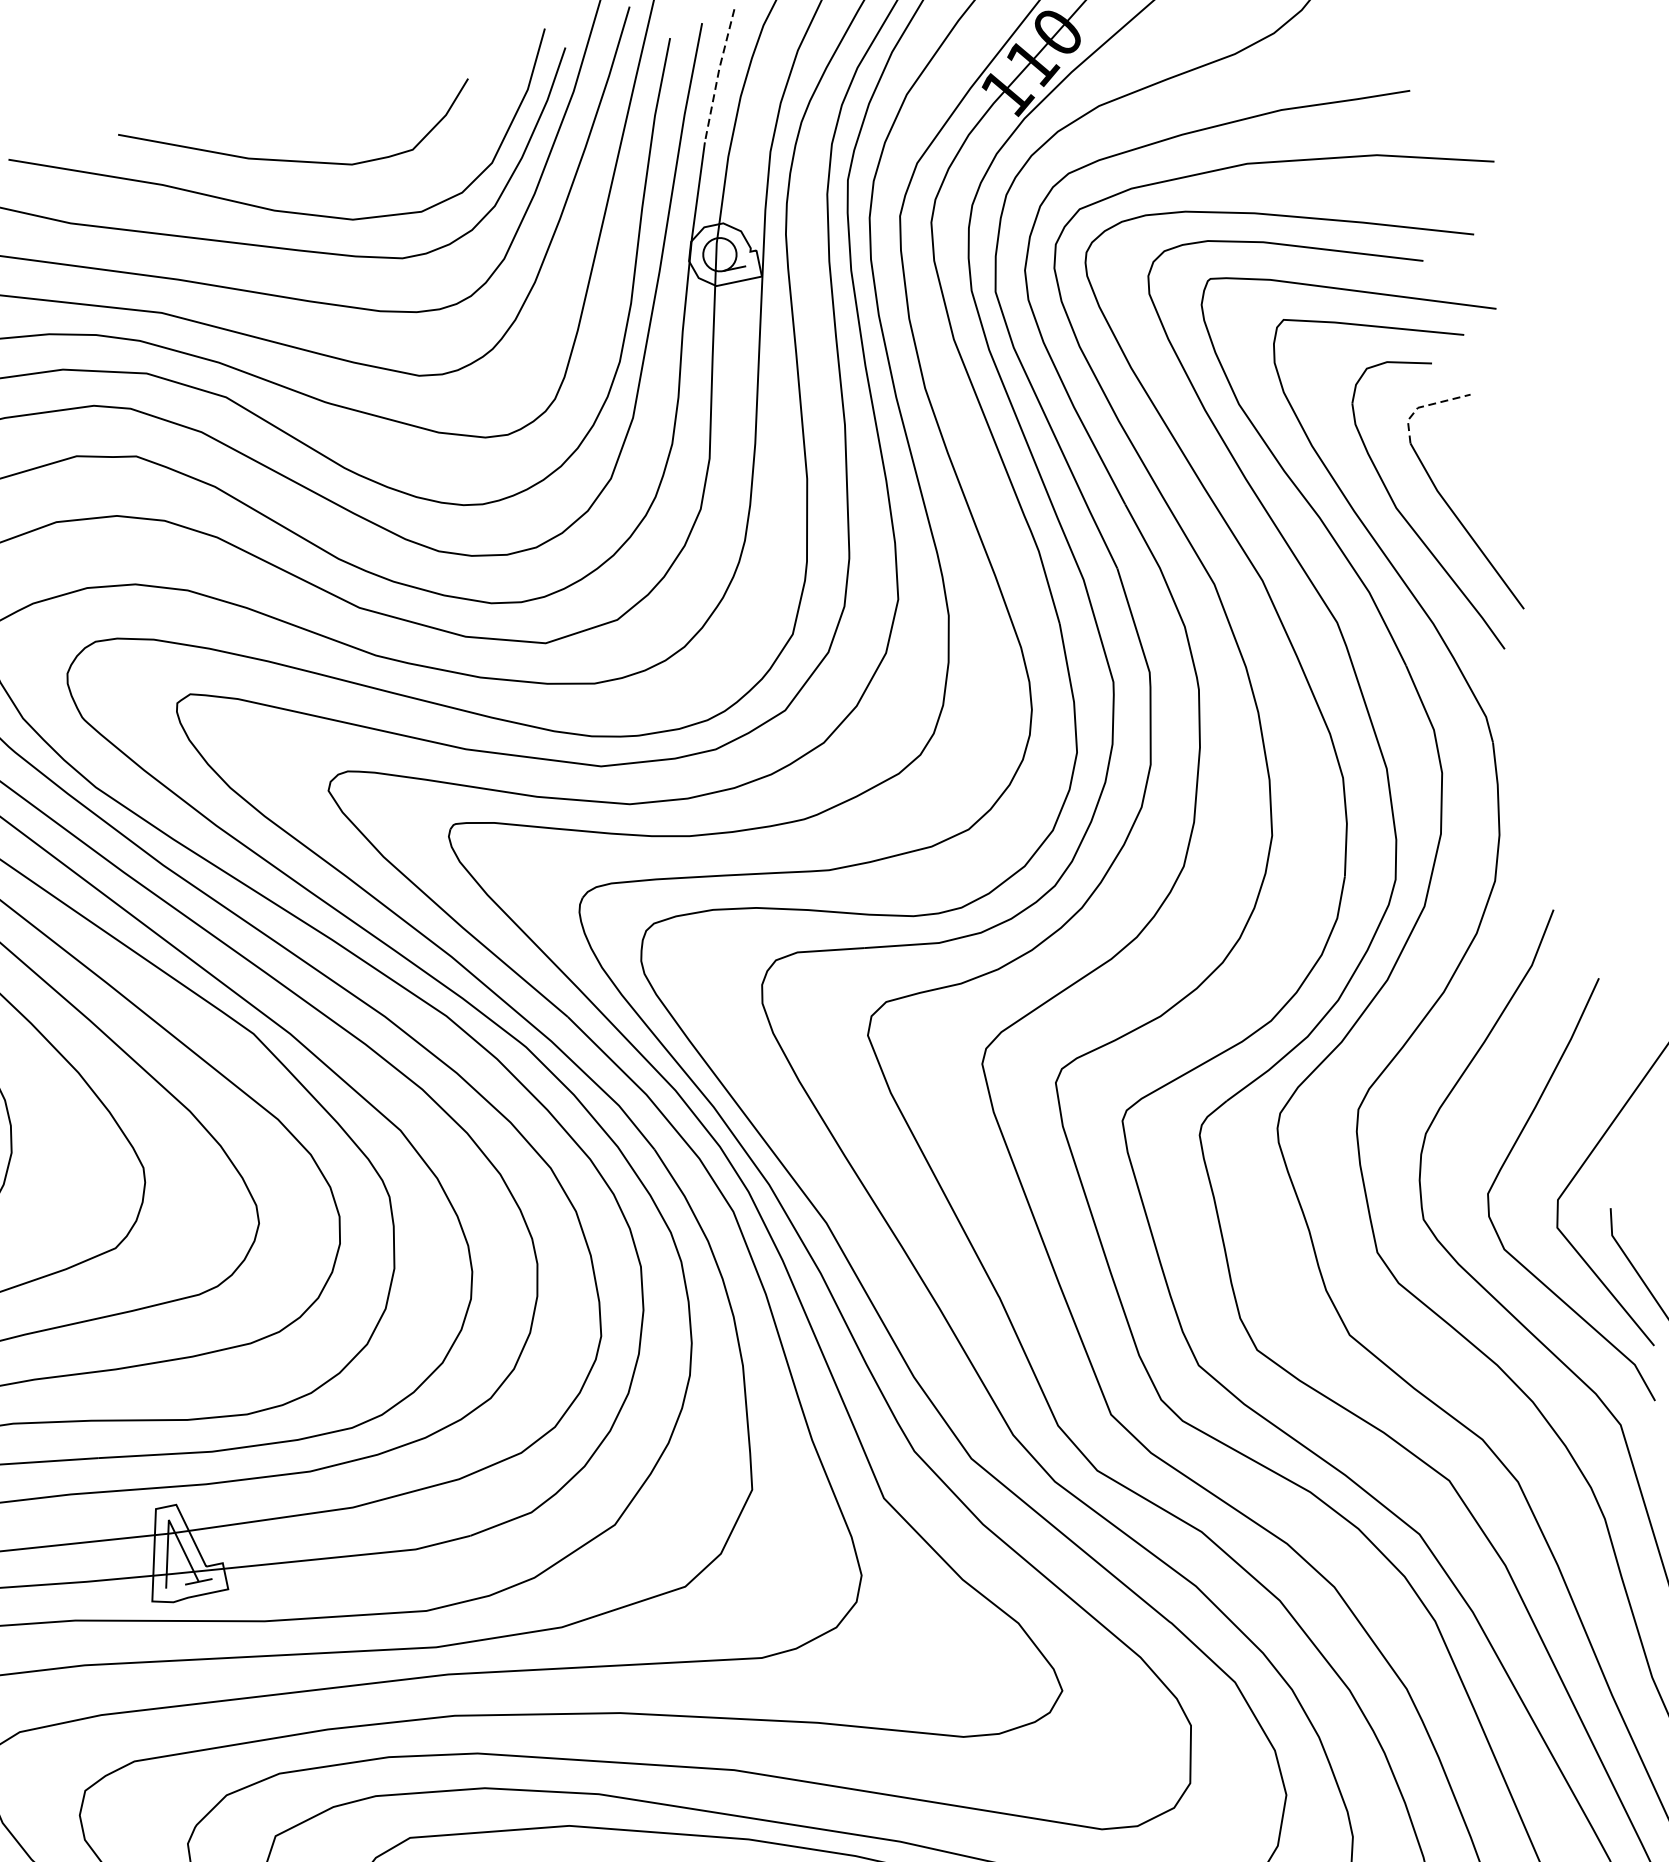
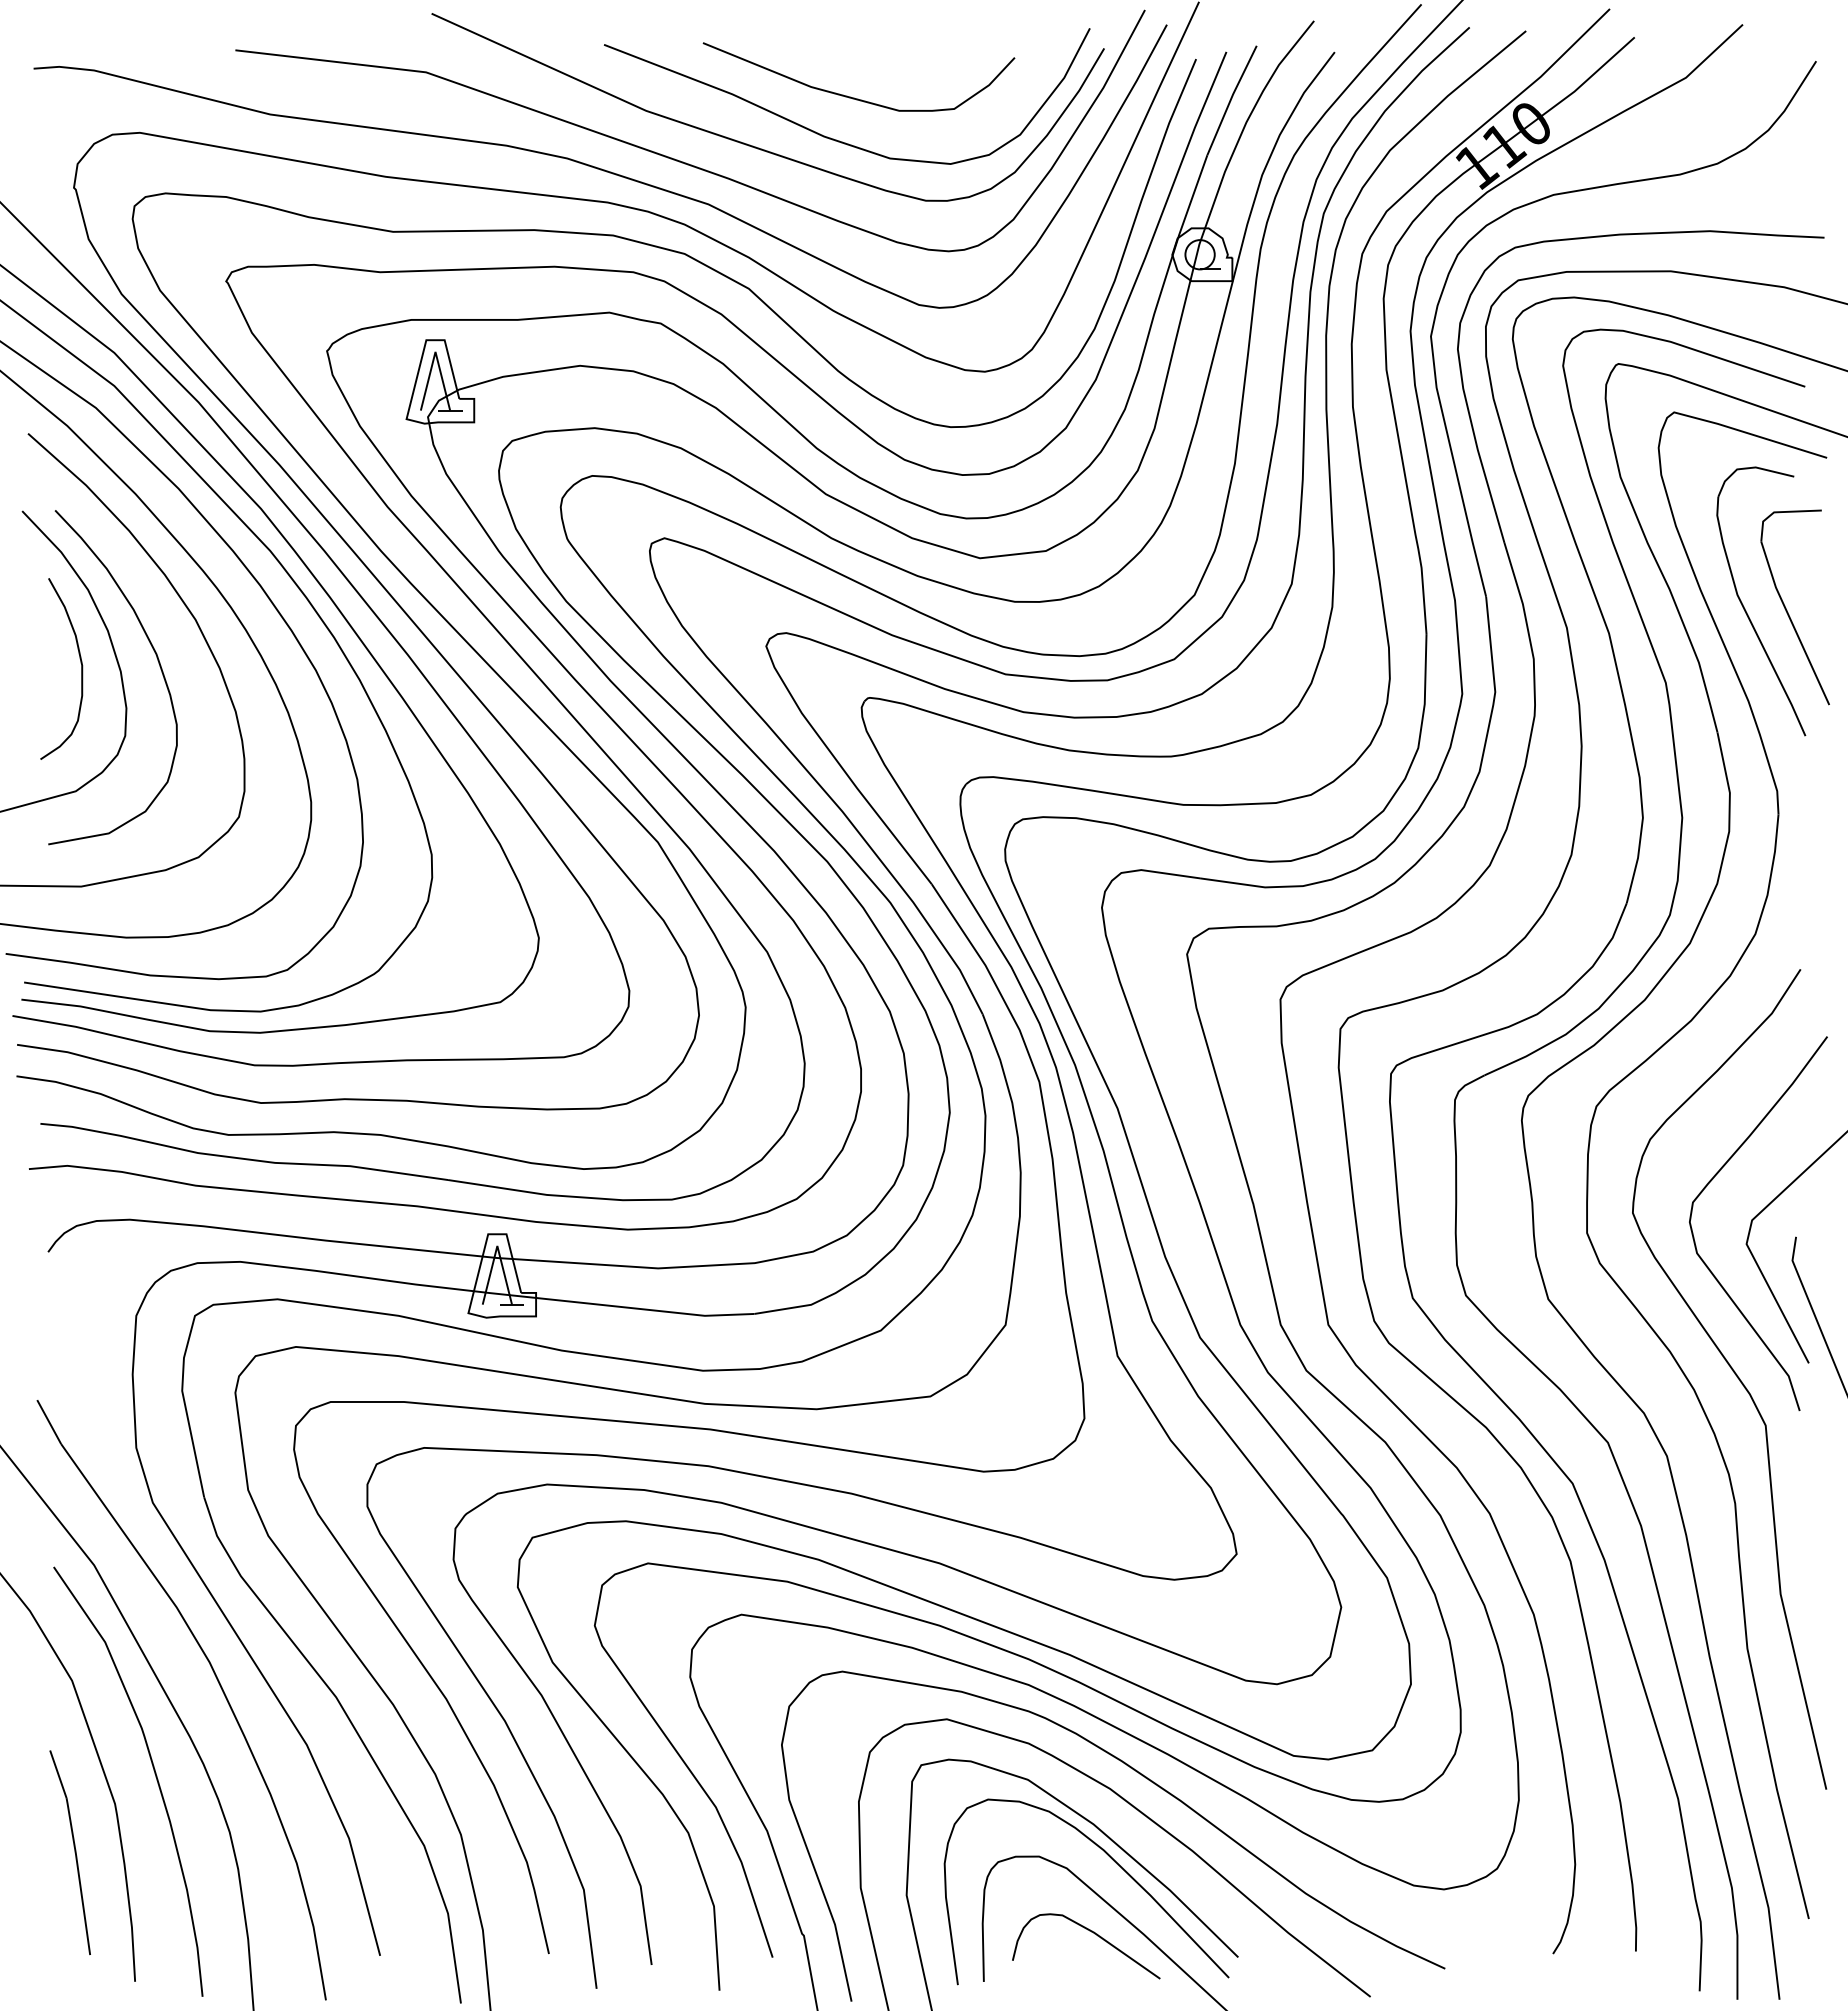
line: (717, 75) -> (1230, 99), dashed -> solid
line: (1423, 406) -> (1779, 512), dashed -> solid

